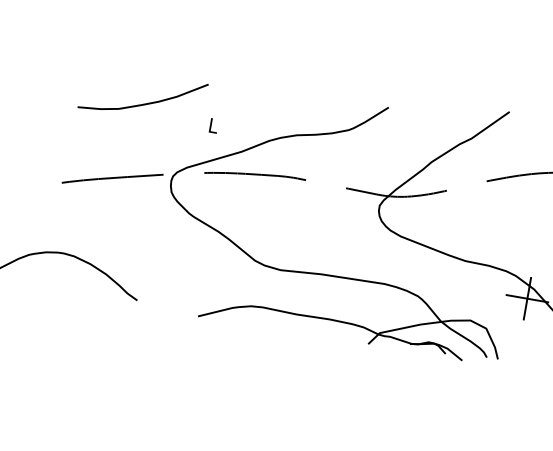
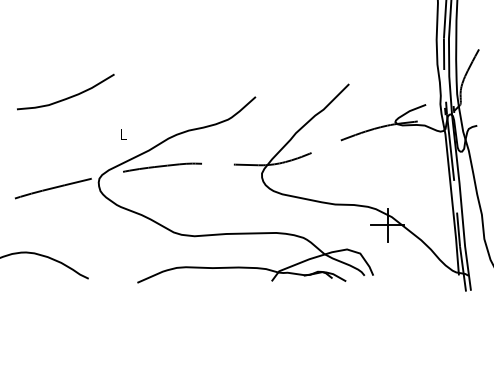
curve: (142, 103) -> (66, 97), moved

